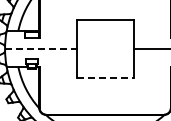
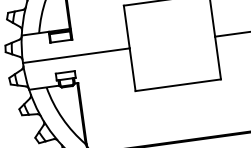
line: (40, 48) -> (75, 55), dashed -> solid
line: (105, 77) -> (178, 84), dashed -> solid

